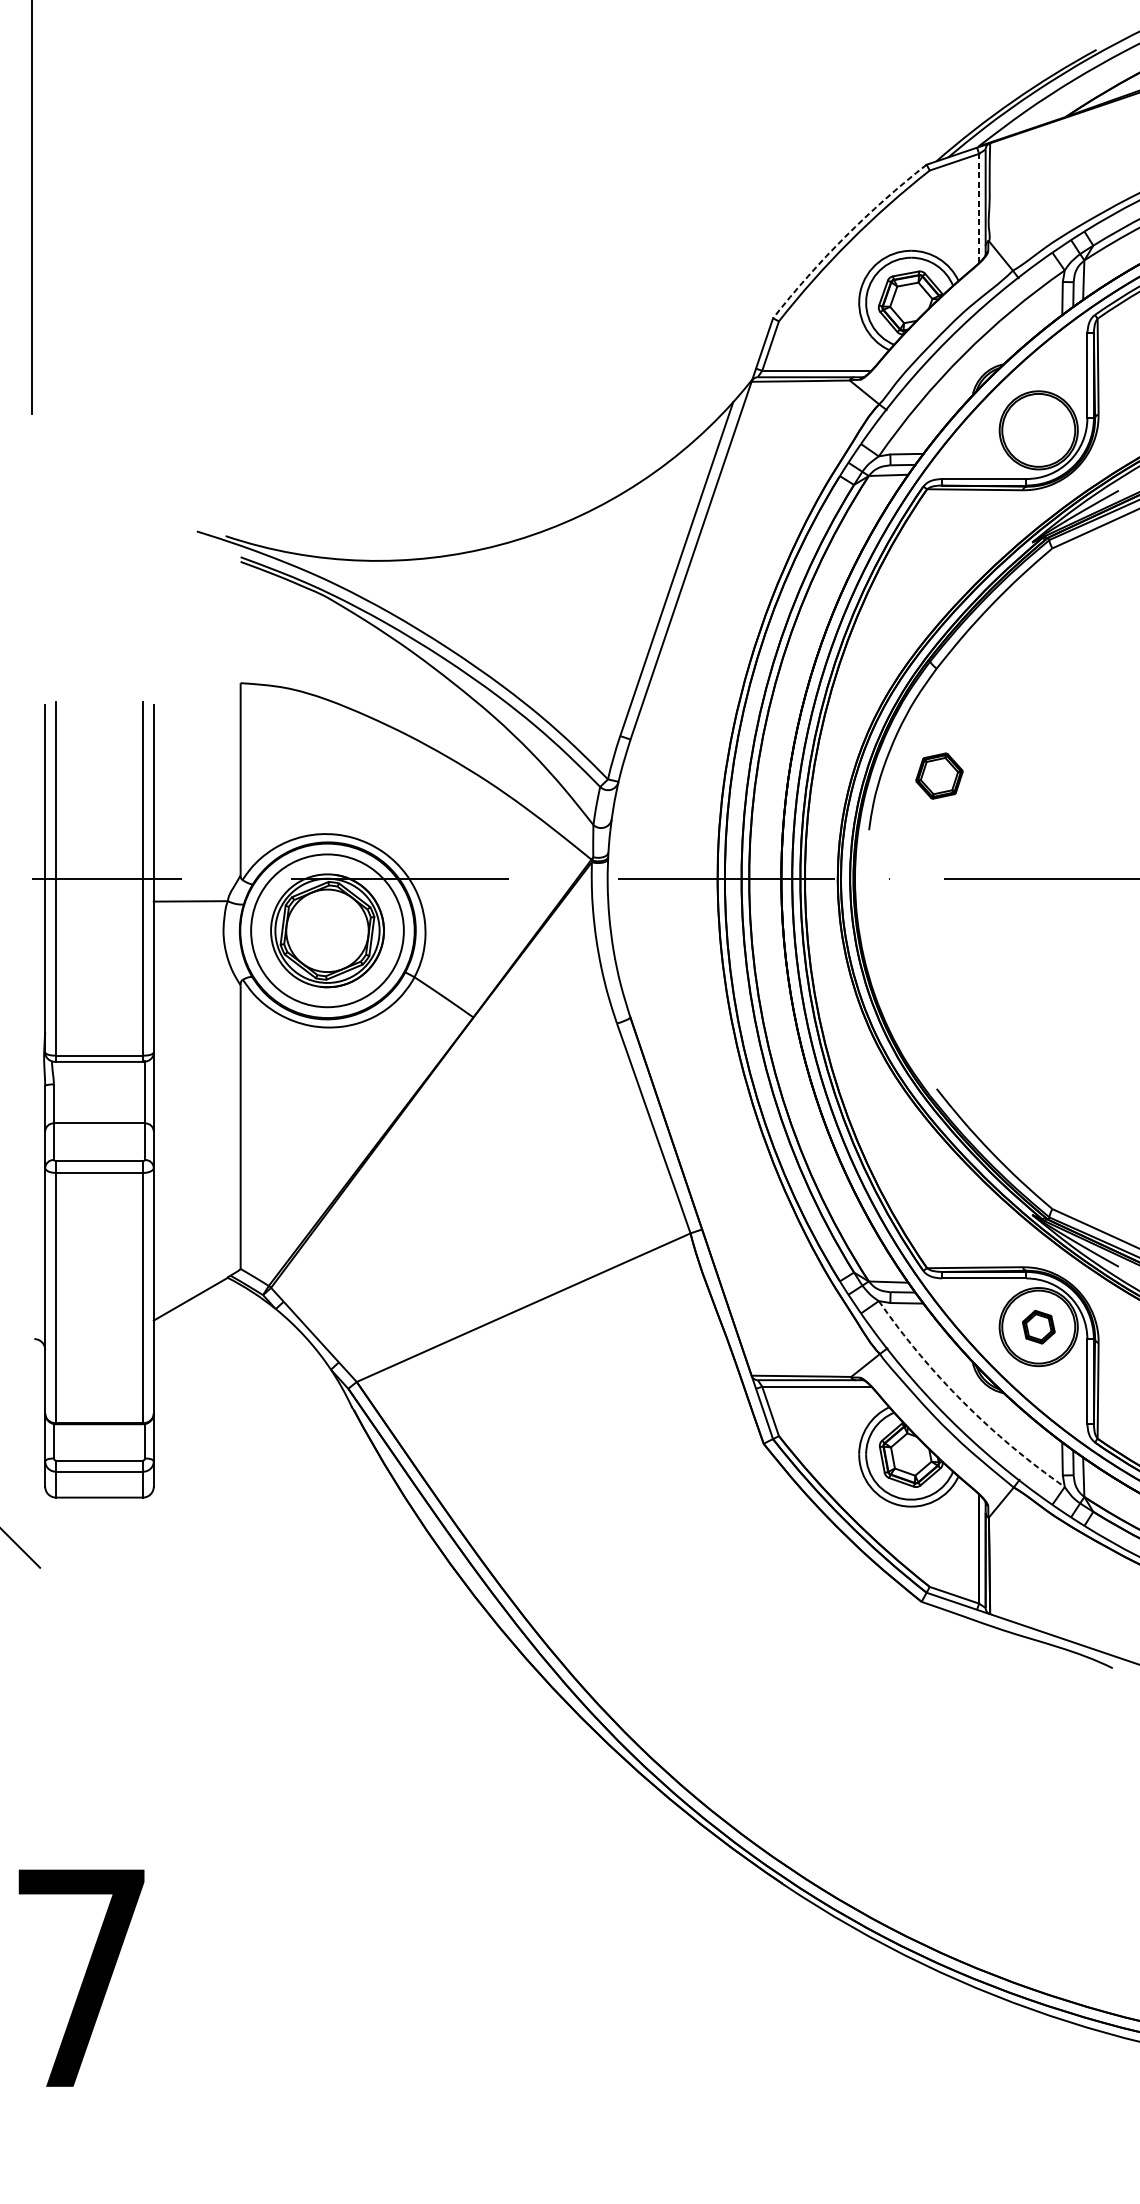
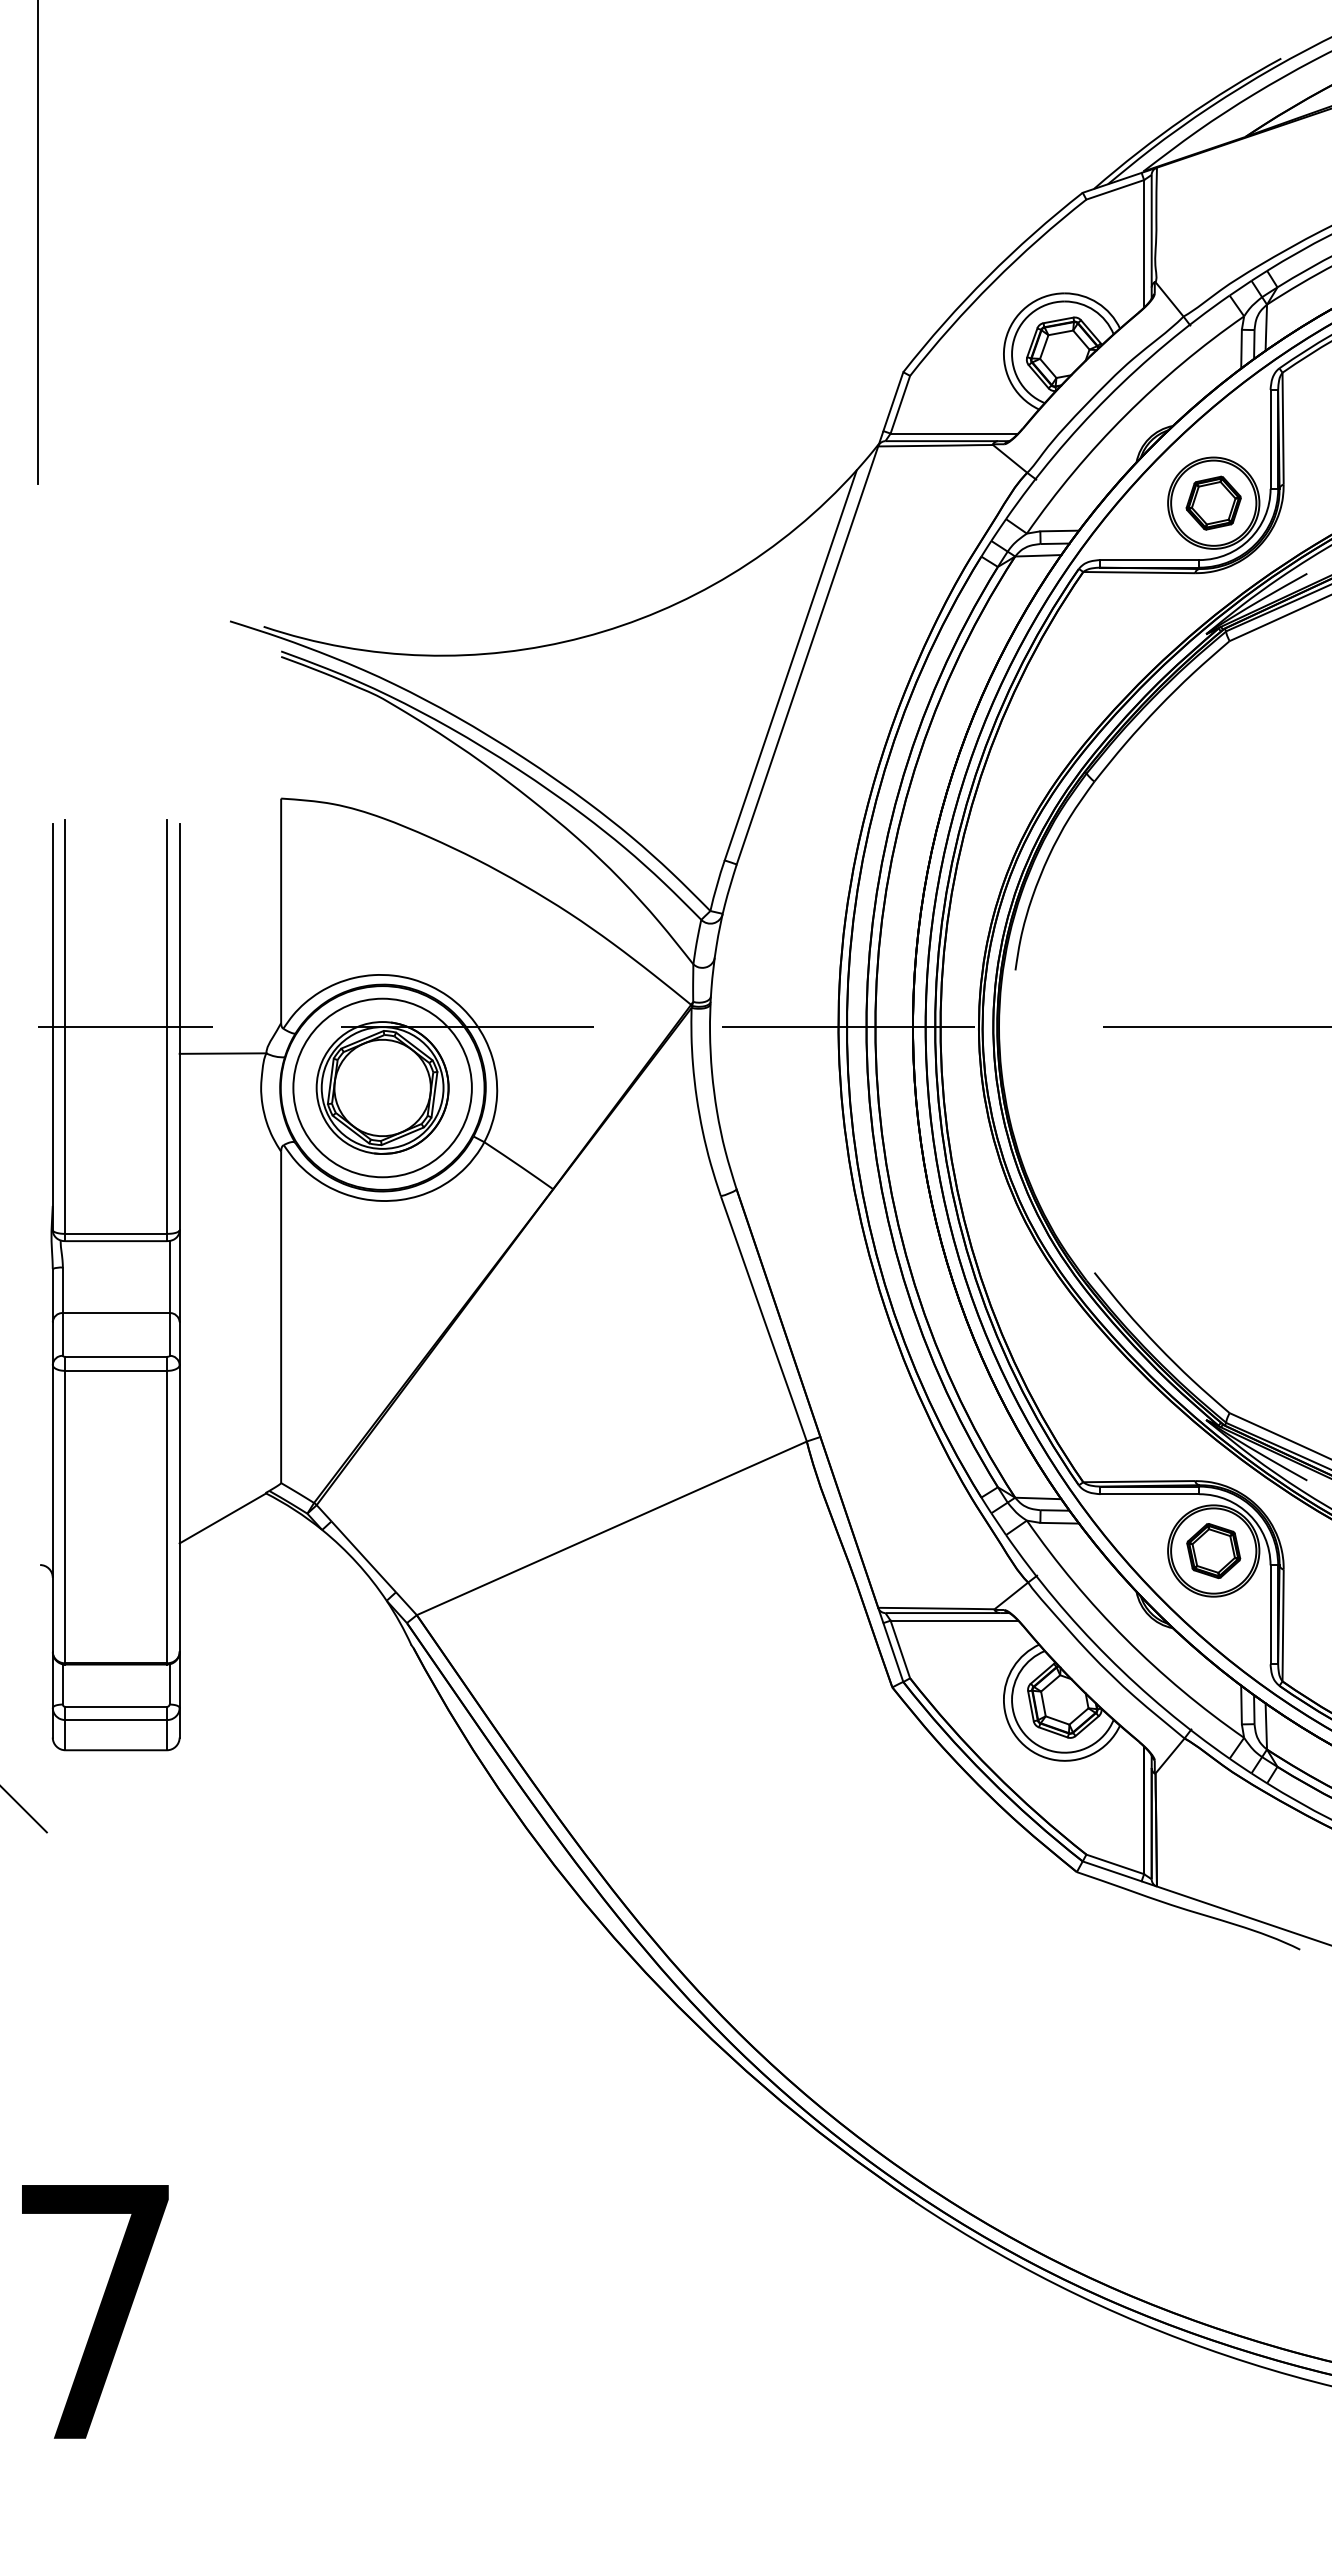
line: (979, 208) -> (1144, 243), dashed -> solid
arc: (845, 237) -> (987, 277), dashed -> solid
part: (939, 775) -> (1213, 502), moved
part: (1038, 1327) -> (1213, 1551), size x1.43
arc: (963, 1401) -> (1125, 1638), dashed -> solid

